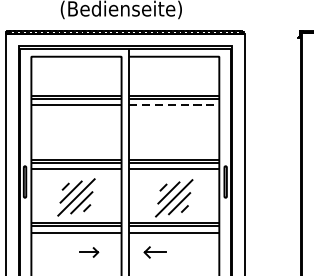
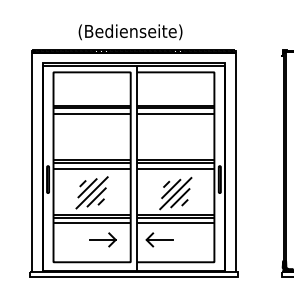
line: (173, 105) -> (175, 114), dashed -> solid
part: (88, 251) -> (102, 239), size x1.67
part: (155, 251) -> (159, 239), size x1.43

